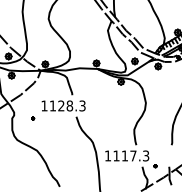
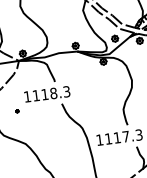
text: (61, 105) -> (45, 94), 1128.3 -> 1118.3

